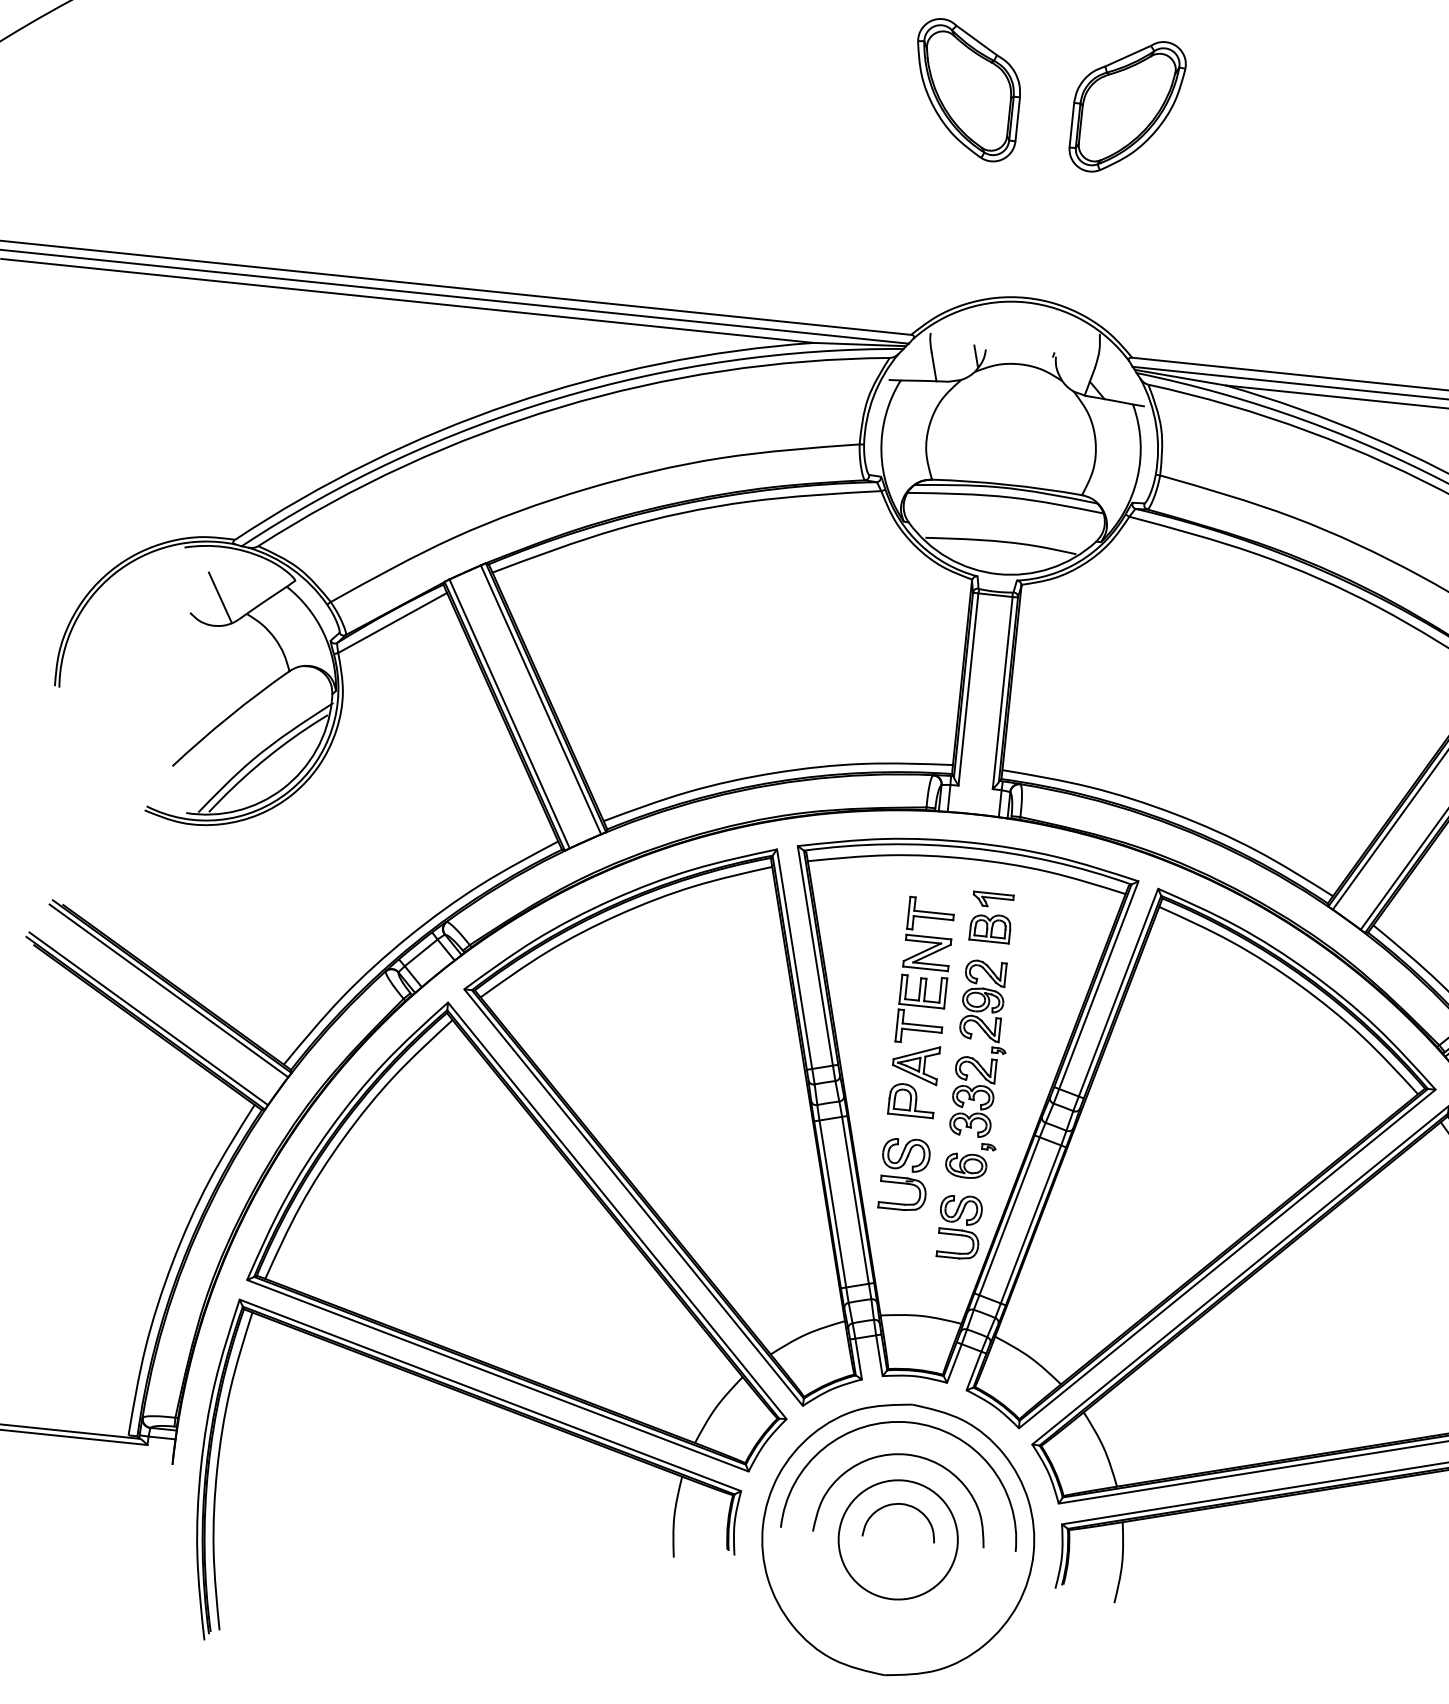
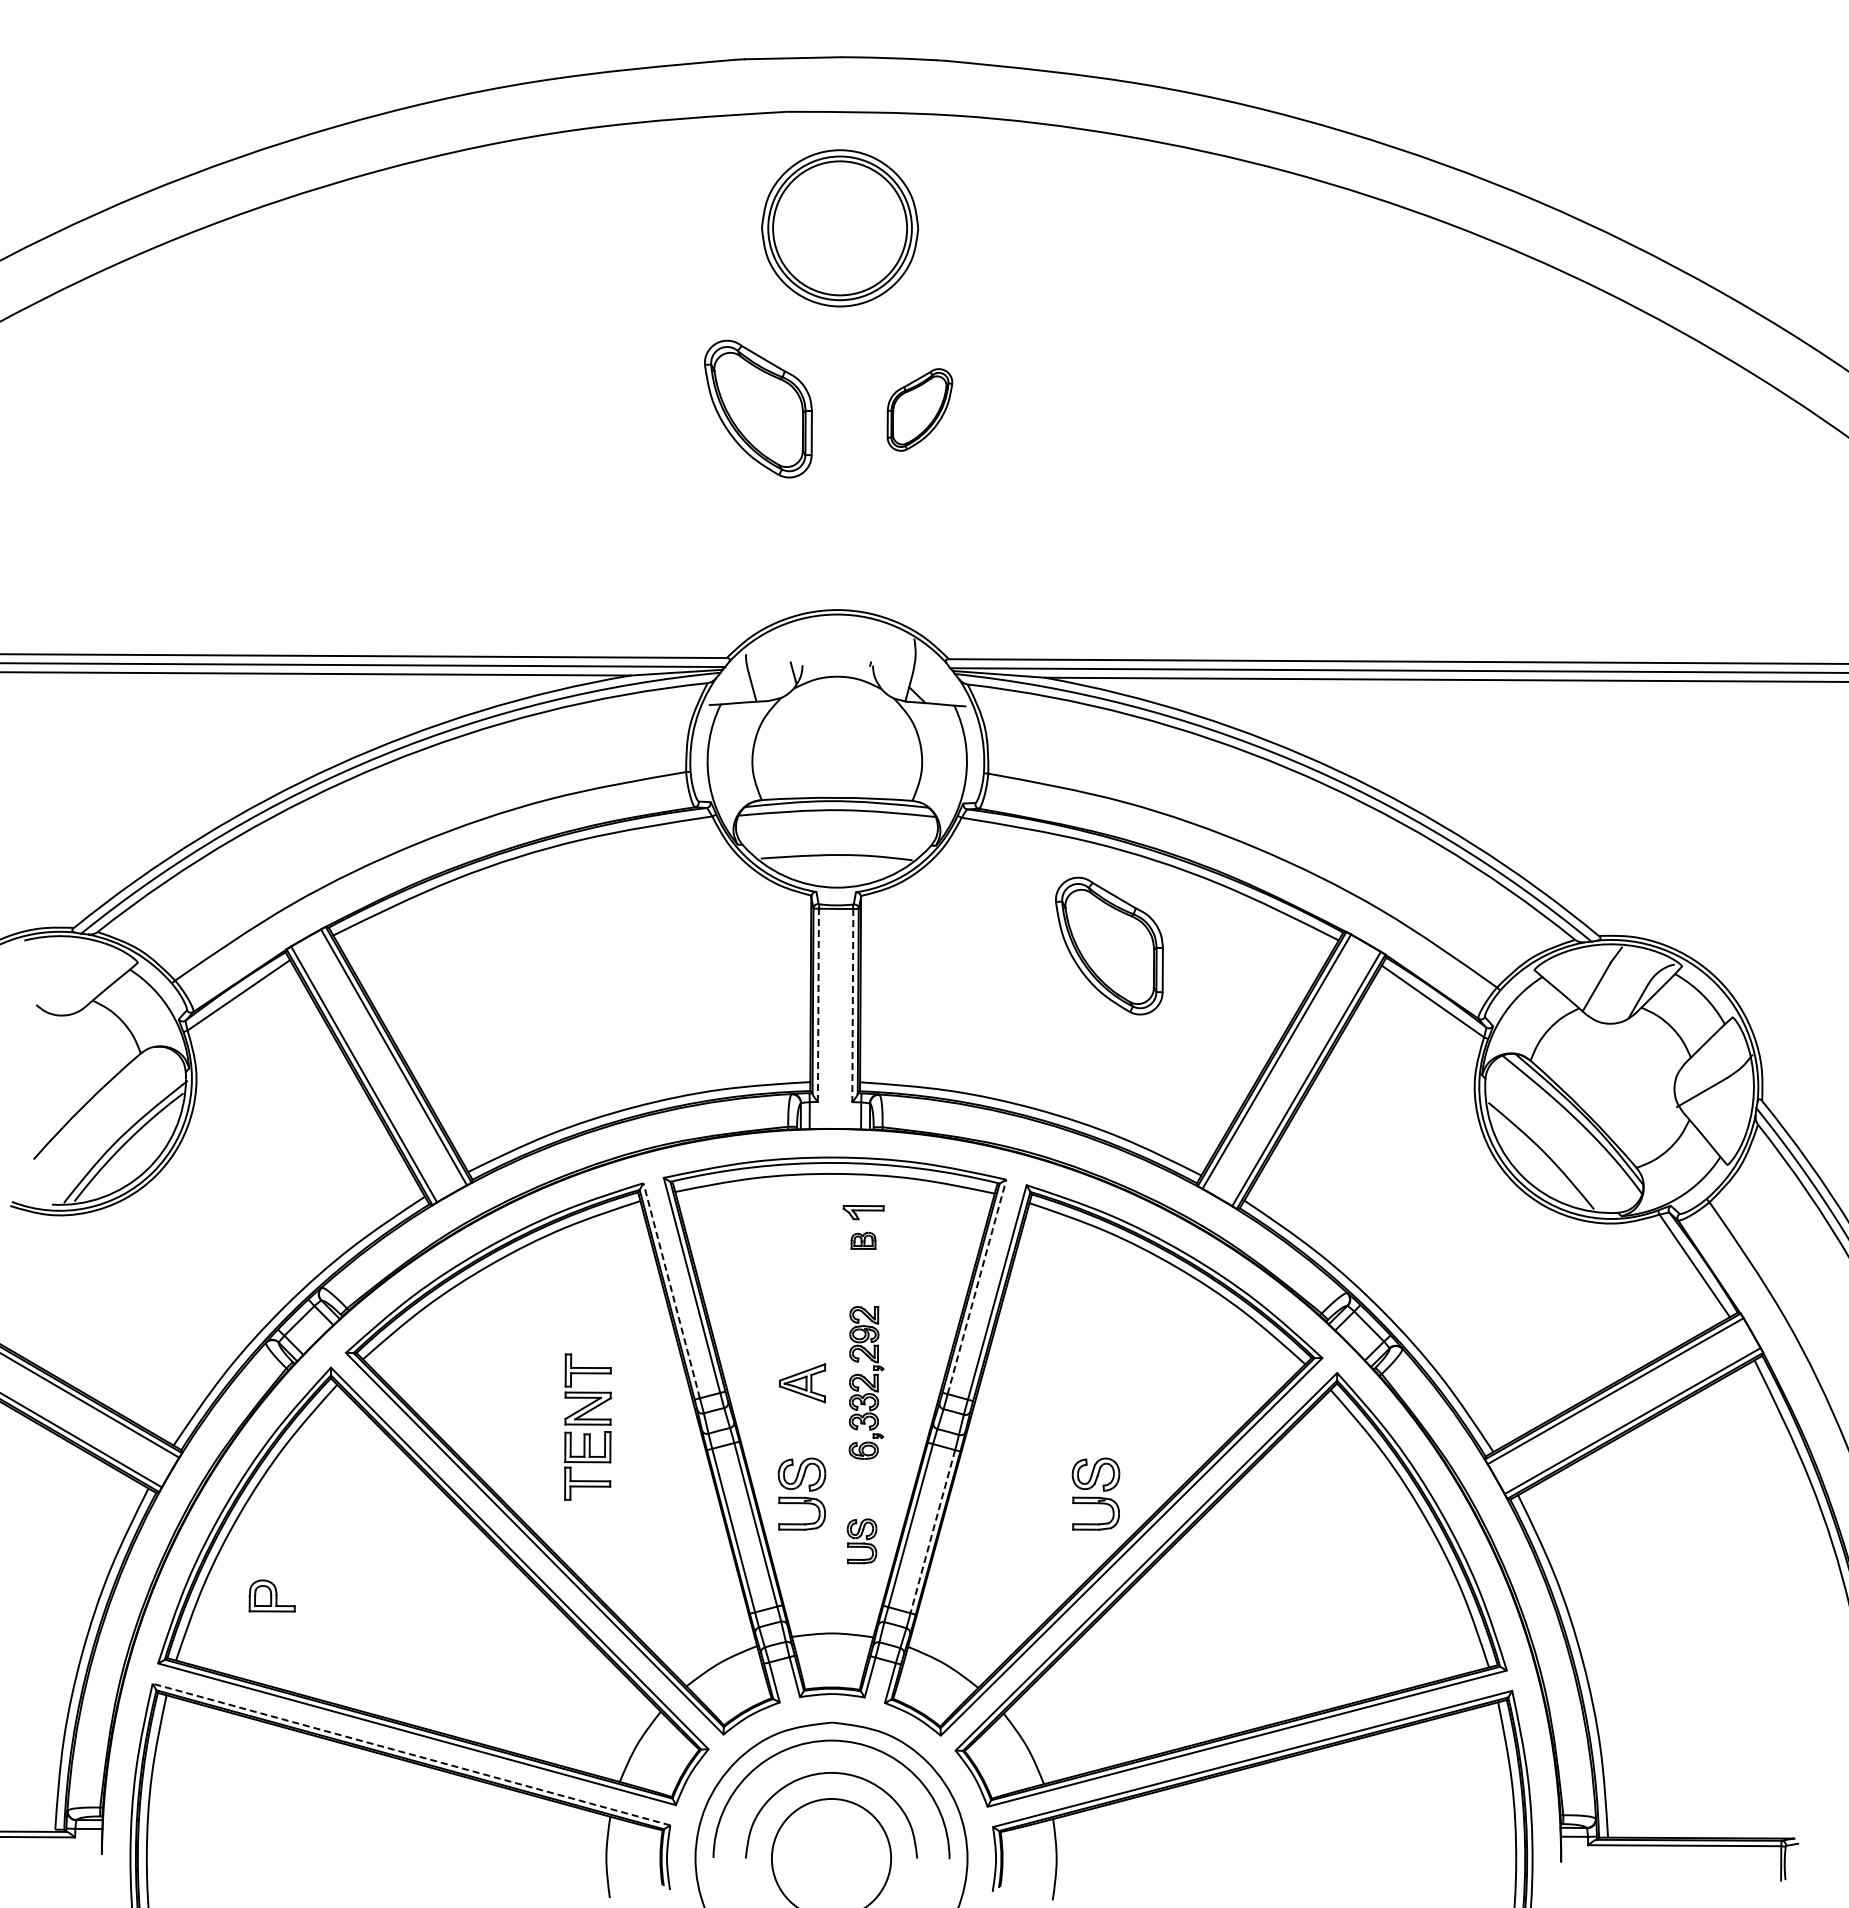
part: (1127, 106) -> (919, 409), size x0.6
line: (219, 598) -> (64, 987), removed
part: (1264, 658) -> (1109, 945), added
line: (968, 689) -> (818, 1005), solid -> dashed
line: (1002, 692) -> (852, 1005), solid -> dashed
part: (990, 927) -> (863, 1240), size x0.6
line: (794, 958) -> (671, 1290), solid -> dashed
part: (924, 970) -> (587, 1426), moved
line: (1099, 984) -> (977, 1286), solid -> dashed
part: (979, 1069) -> (866, 1382), size x0.7
part: (911, 1099) -> (271, 1595), moved
part: (1196, 1202) -> (1095, 1493), added
line: (1030, 1224) -> (932, 1531), solid -> dashed
part: (959, 1227) -> (861, 1541), size x0.7
line: (490, 1395) -> (411, 1754), solid -> dashed
curve: (901, 1504) -> (831, 1823), removed

